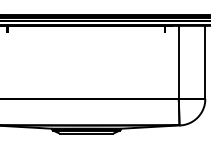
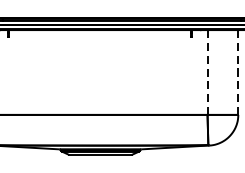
line: (178, 62) -> (207, 72), solid -> dashed
line: (205, 62) -> (238, 72), solid -> dashed

